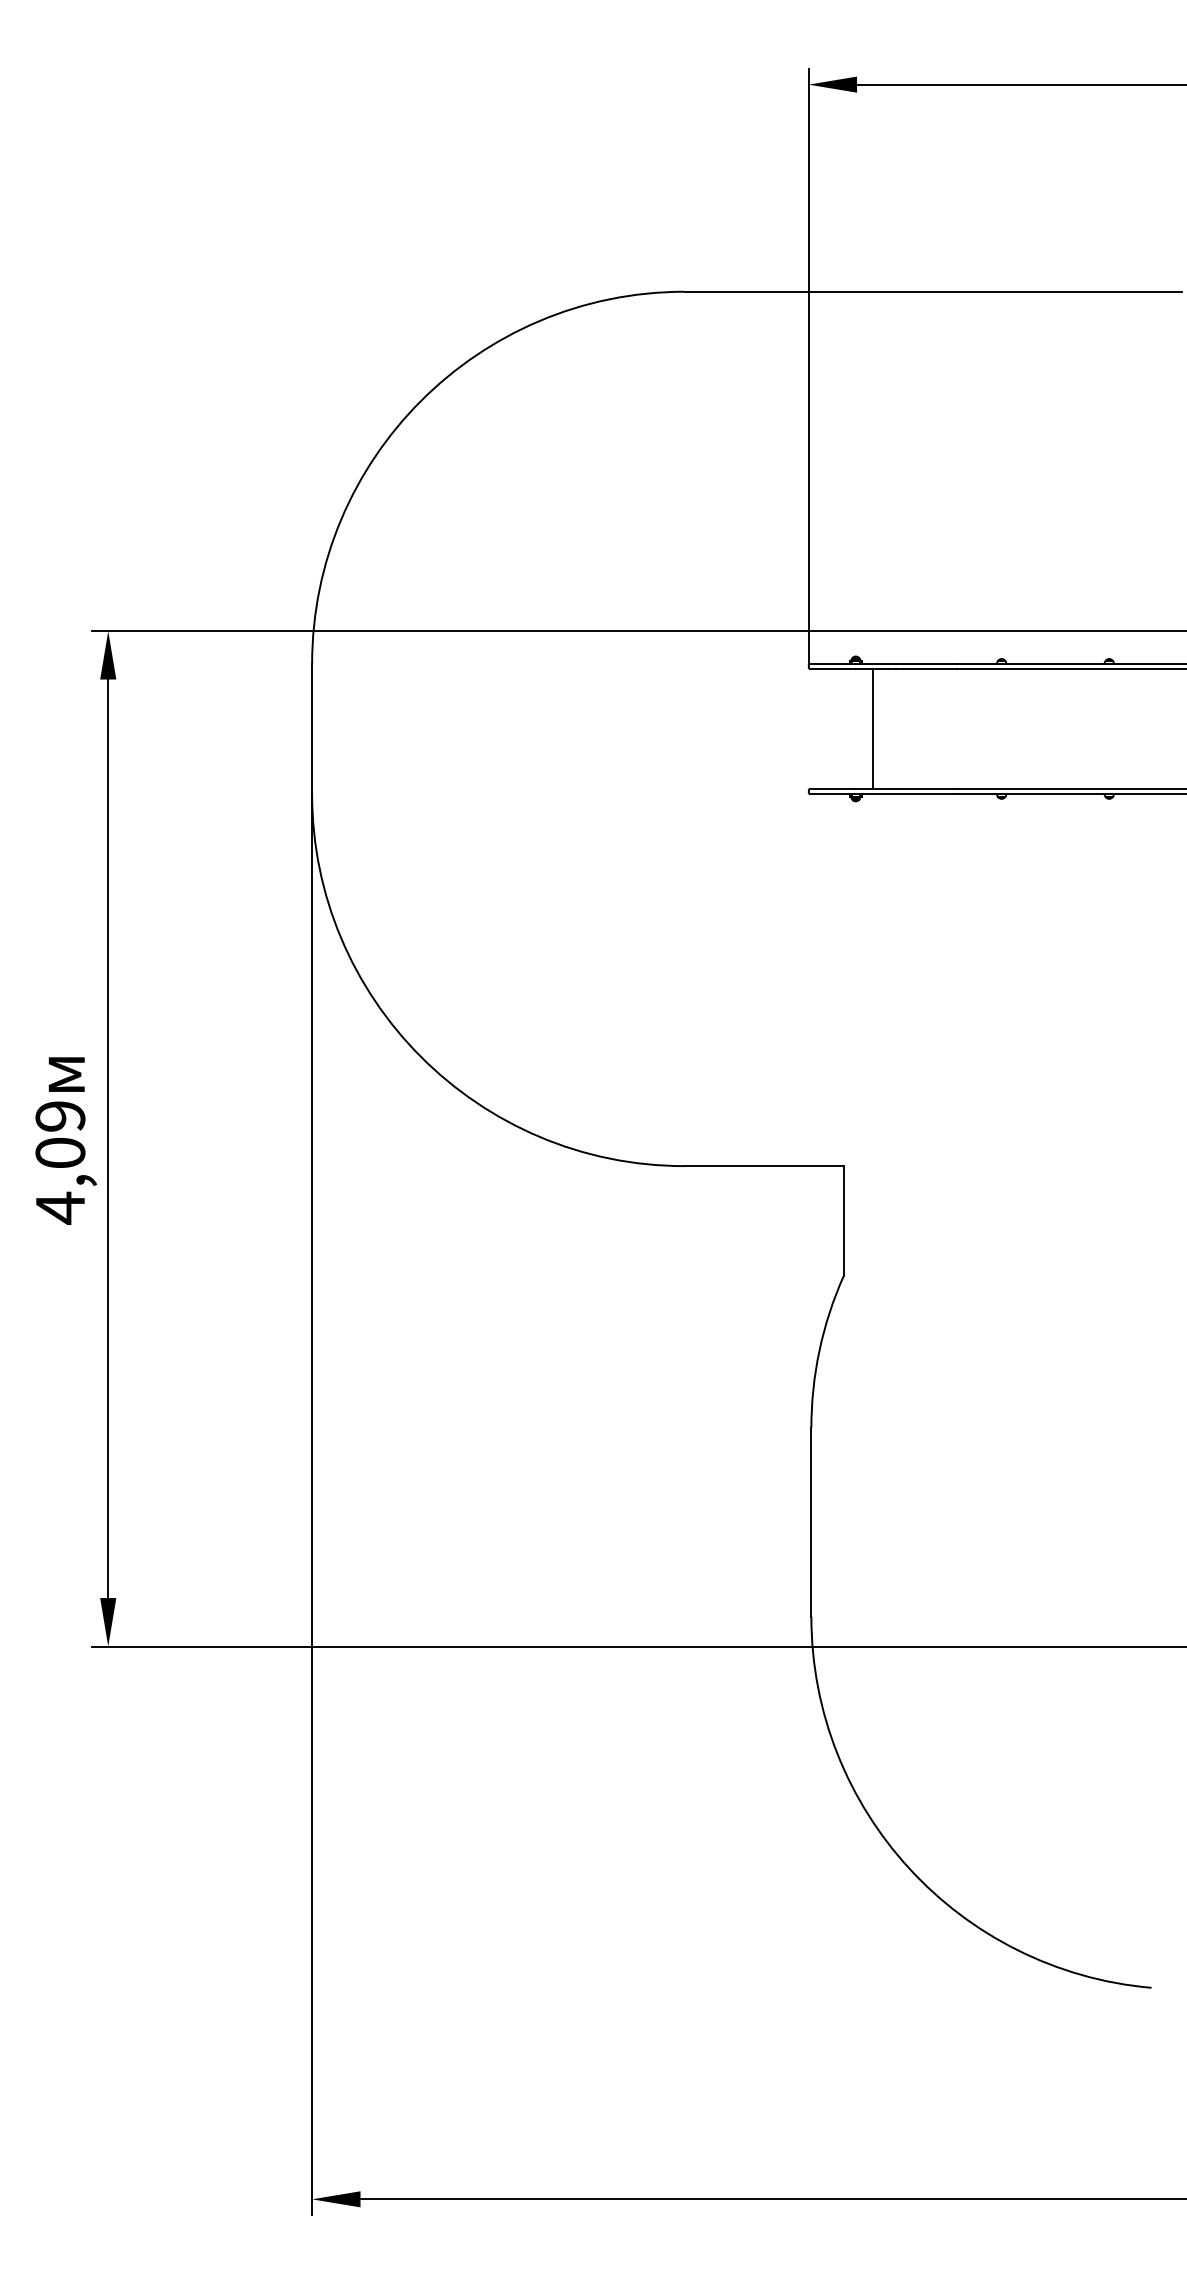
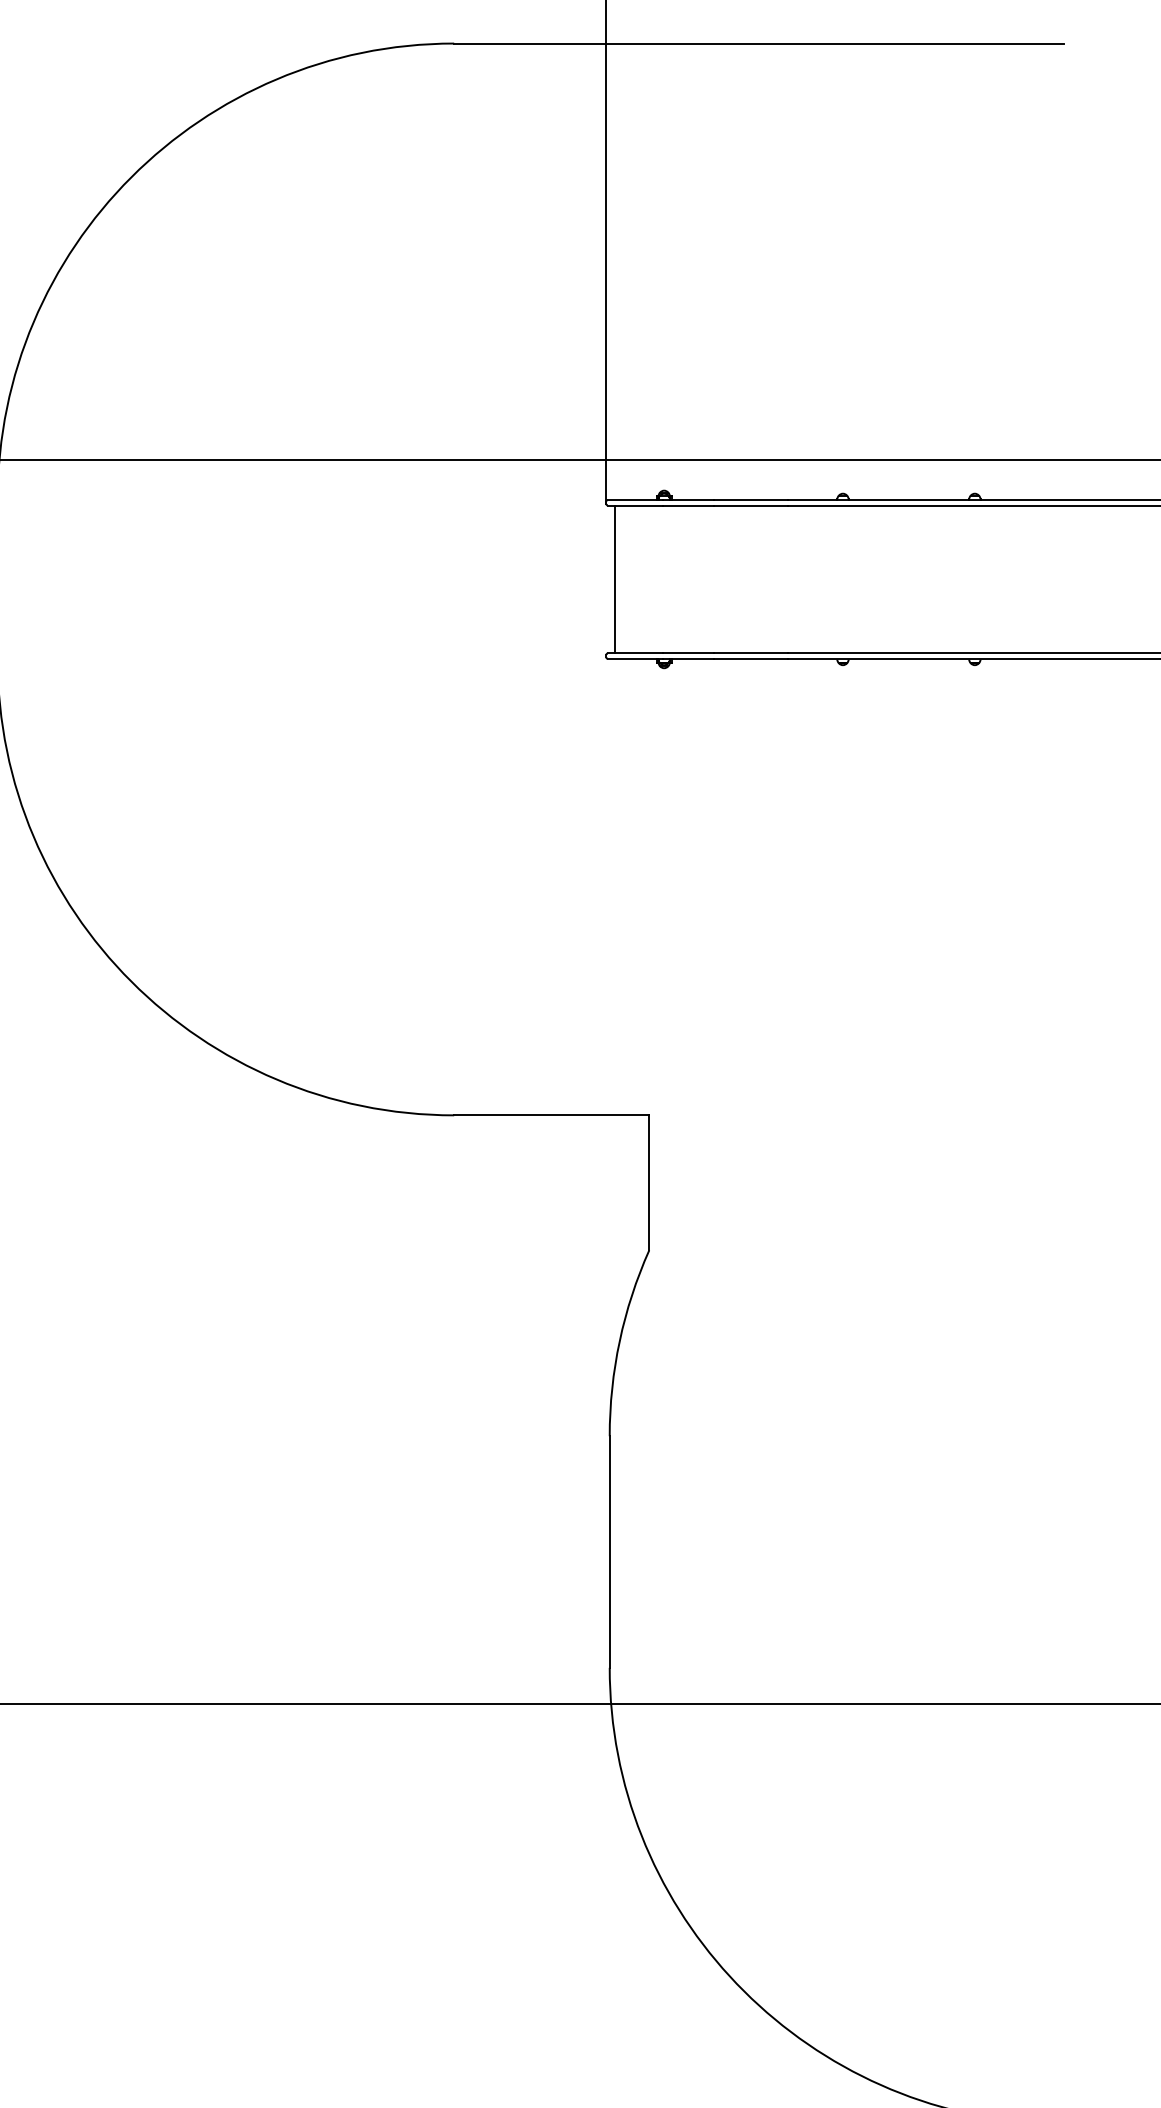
line: (872, 728) -> (614, 578), moved

